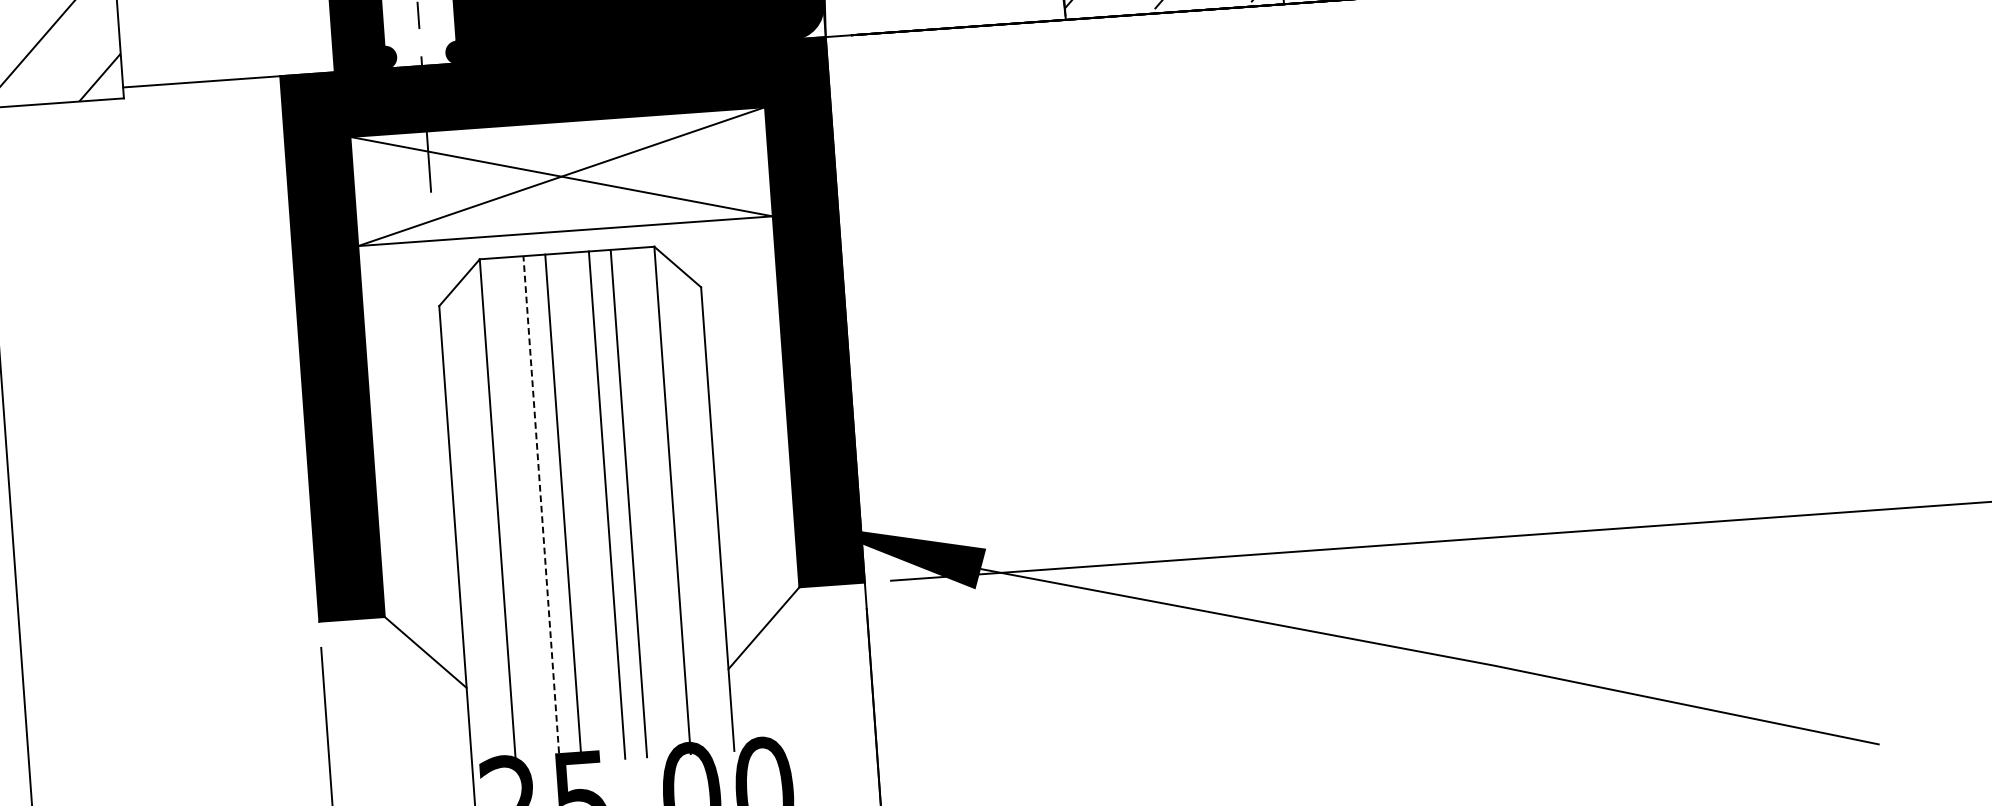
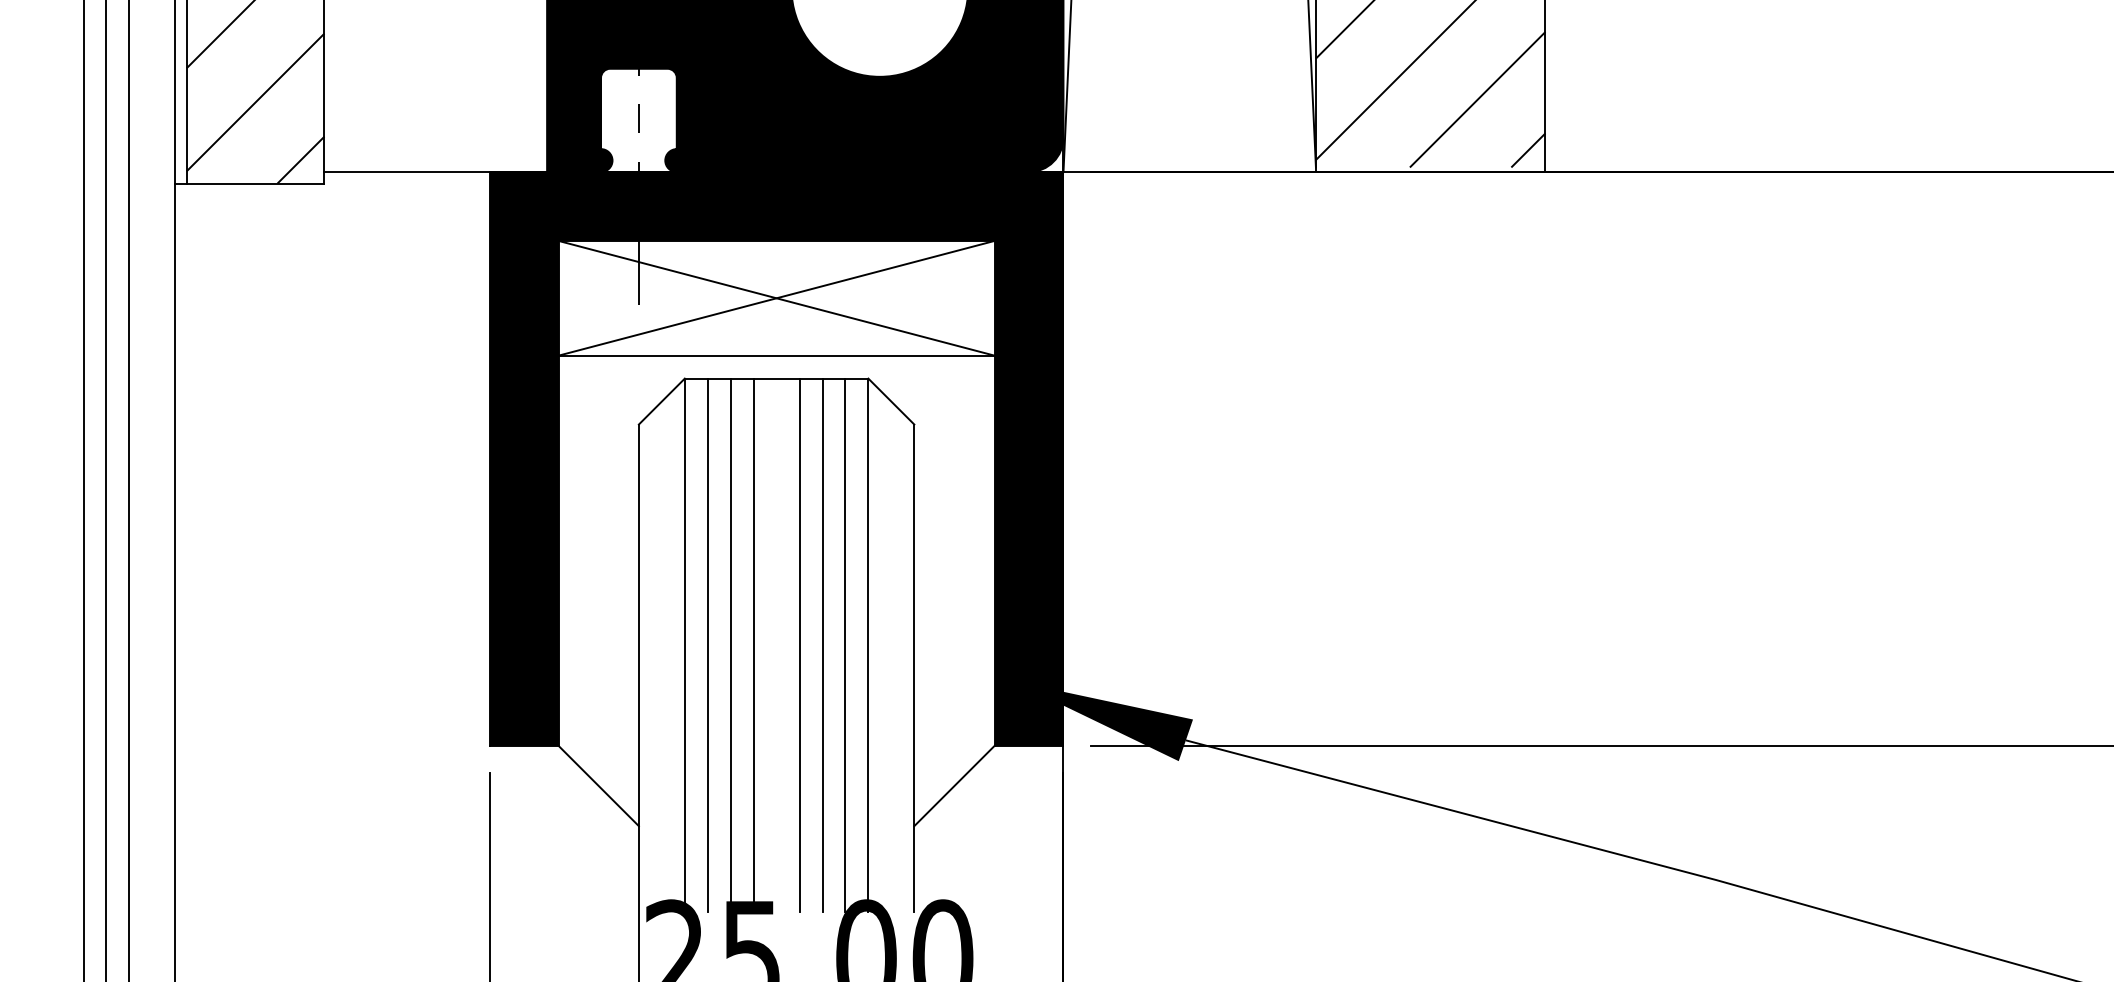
line: (650, 502) -> (845, 645), added
line: (541, 509) -> (730, 645), dashed -> solid
line: (519, 511) -> (707, 645), added

